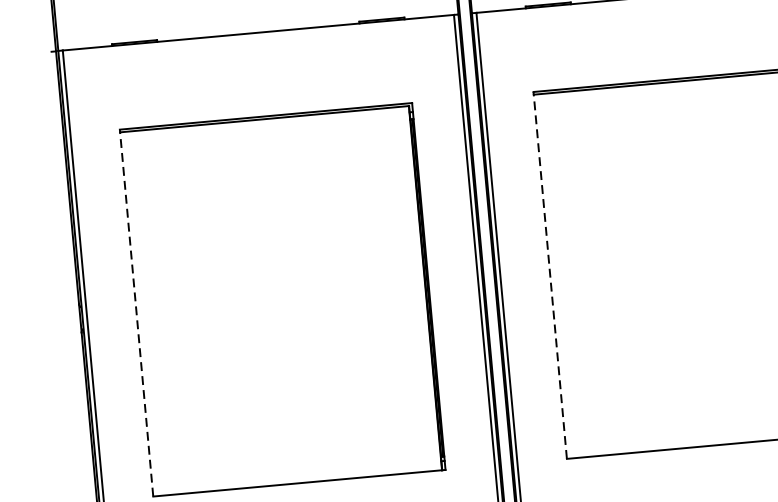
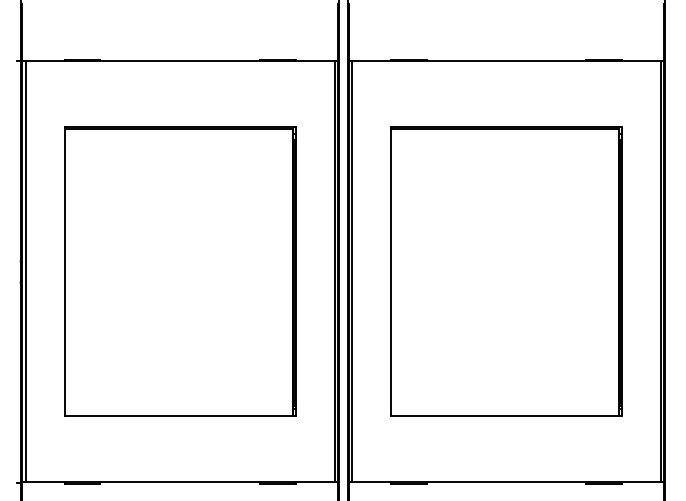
line: (550, 275) -> (391, 271), dashed -> solid
line: (135, 312) -> (64, 271), dashed -> solid

